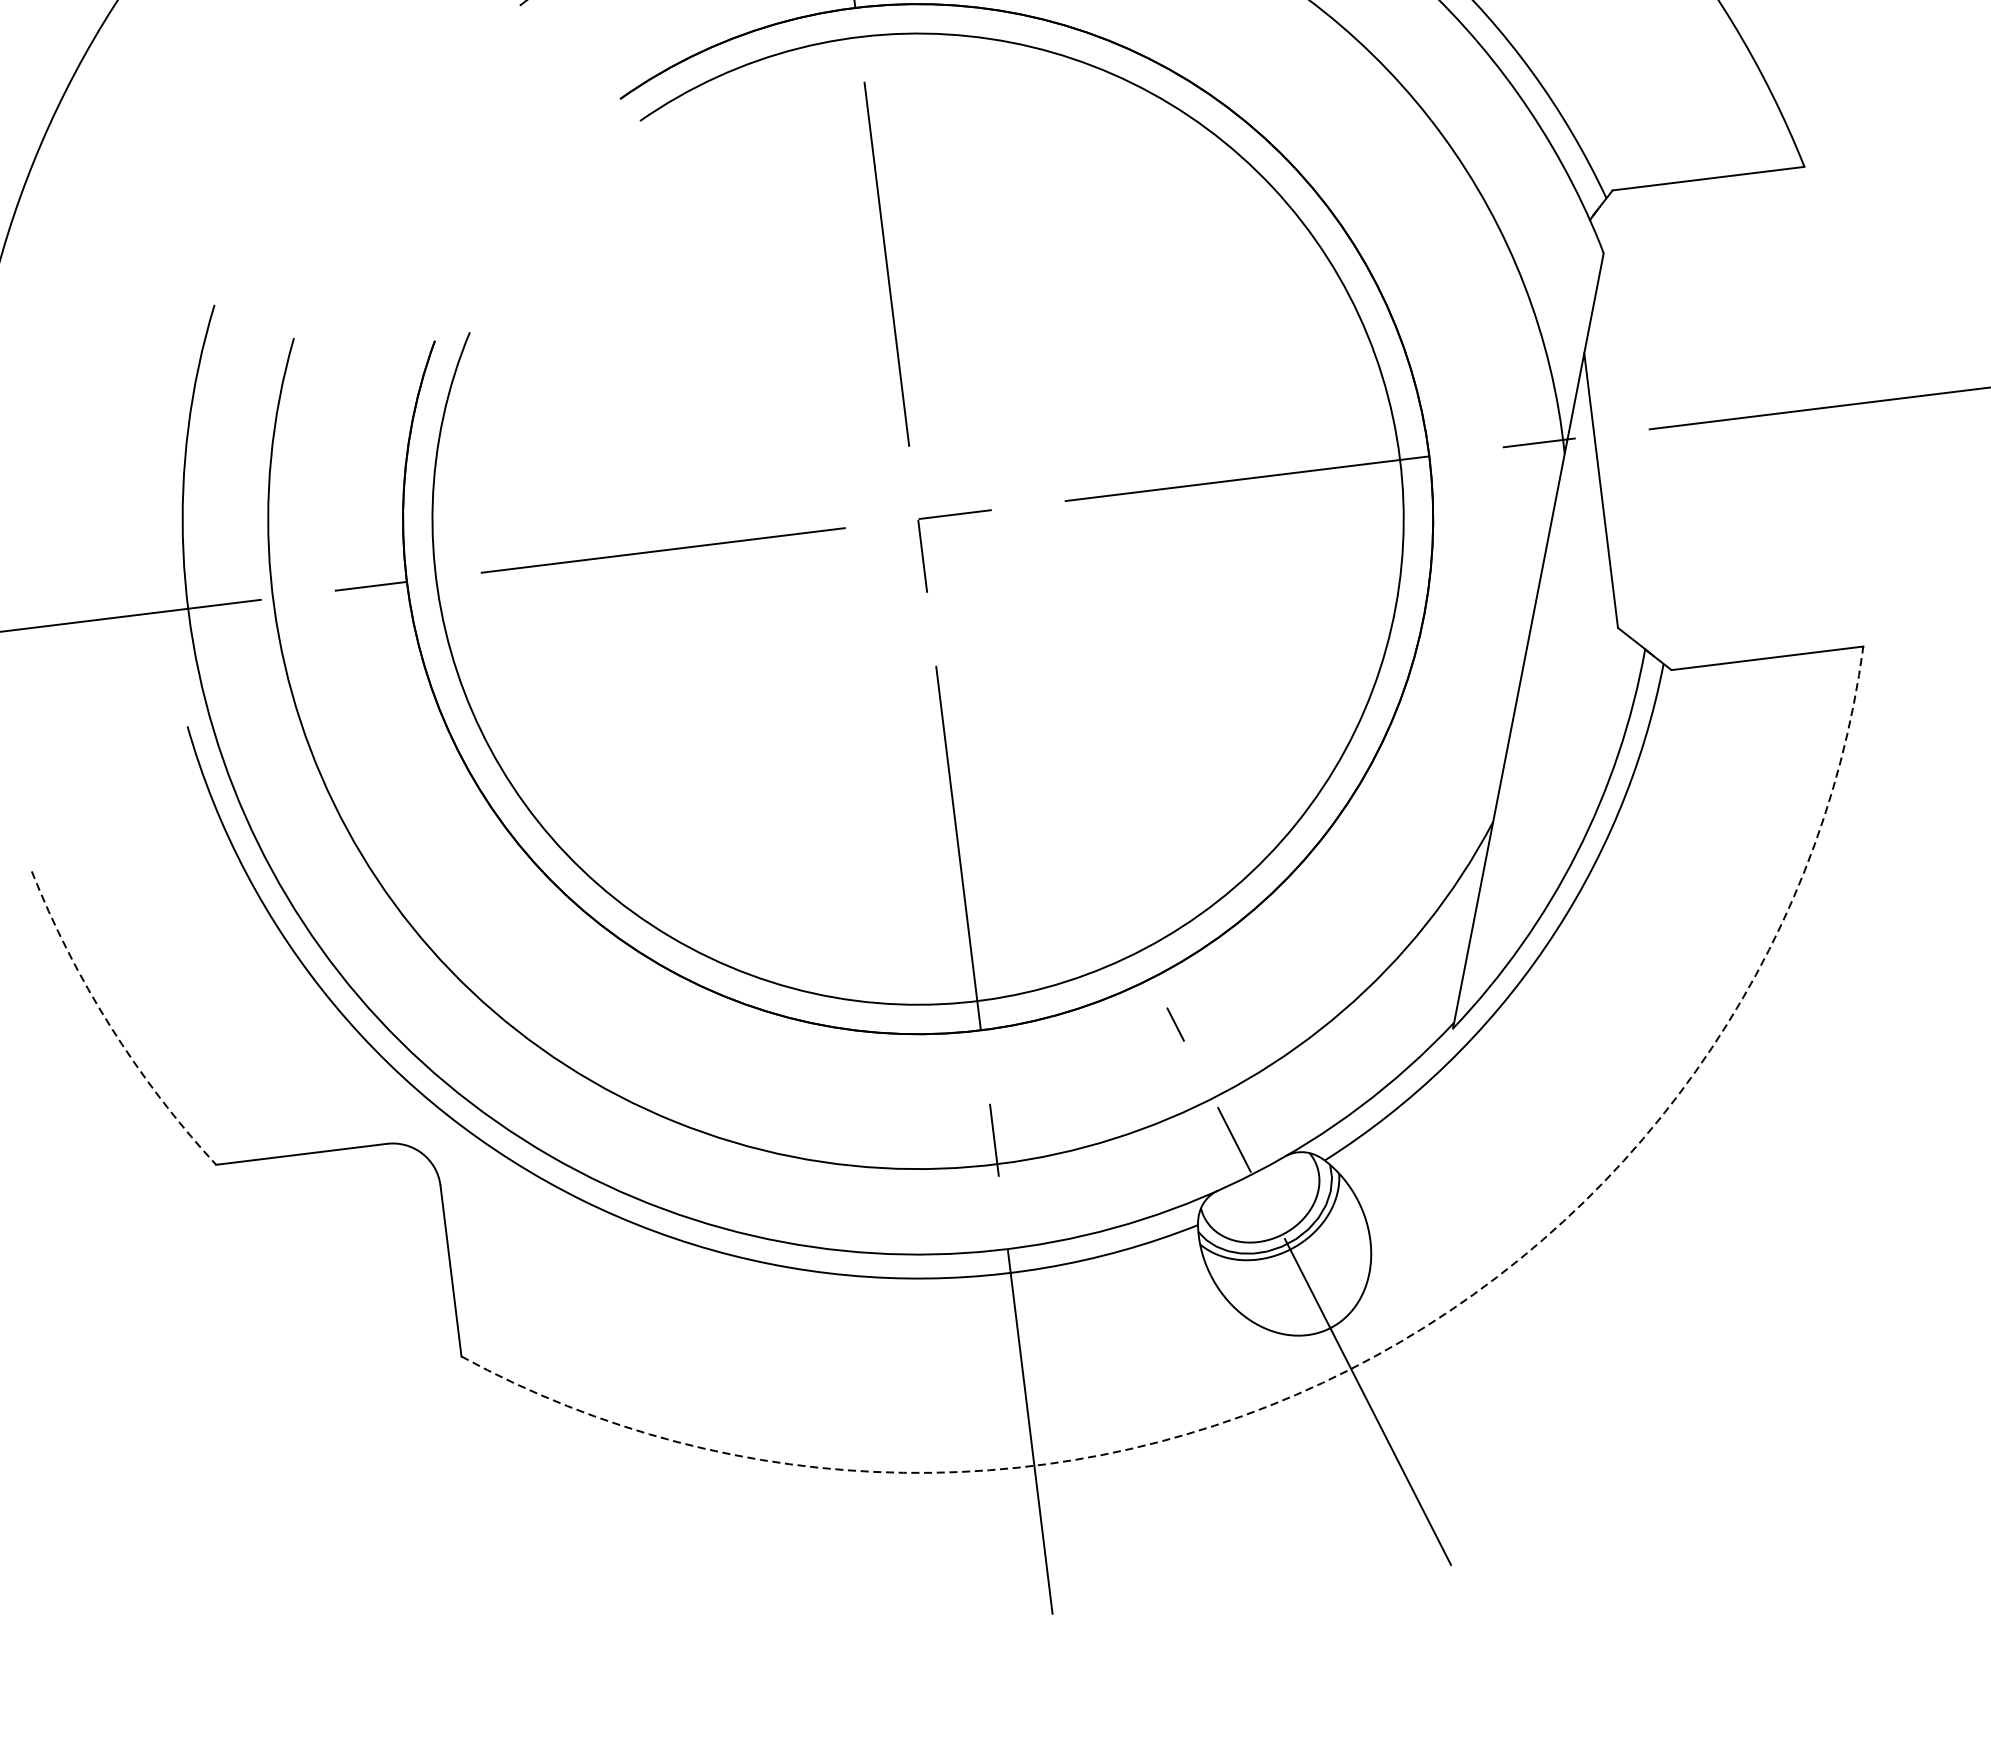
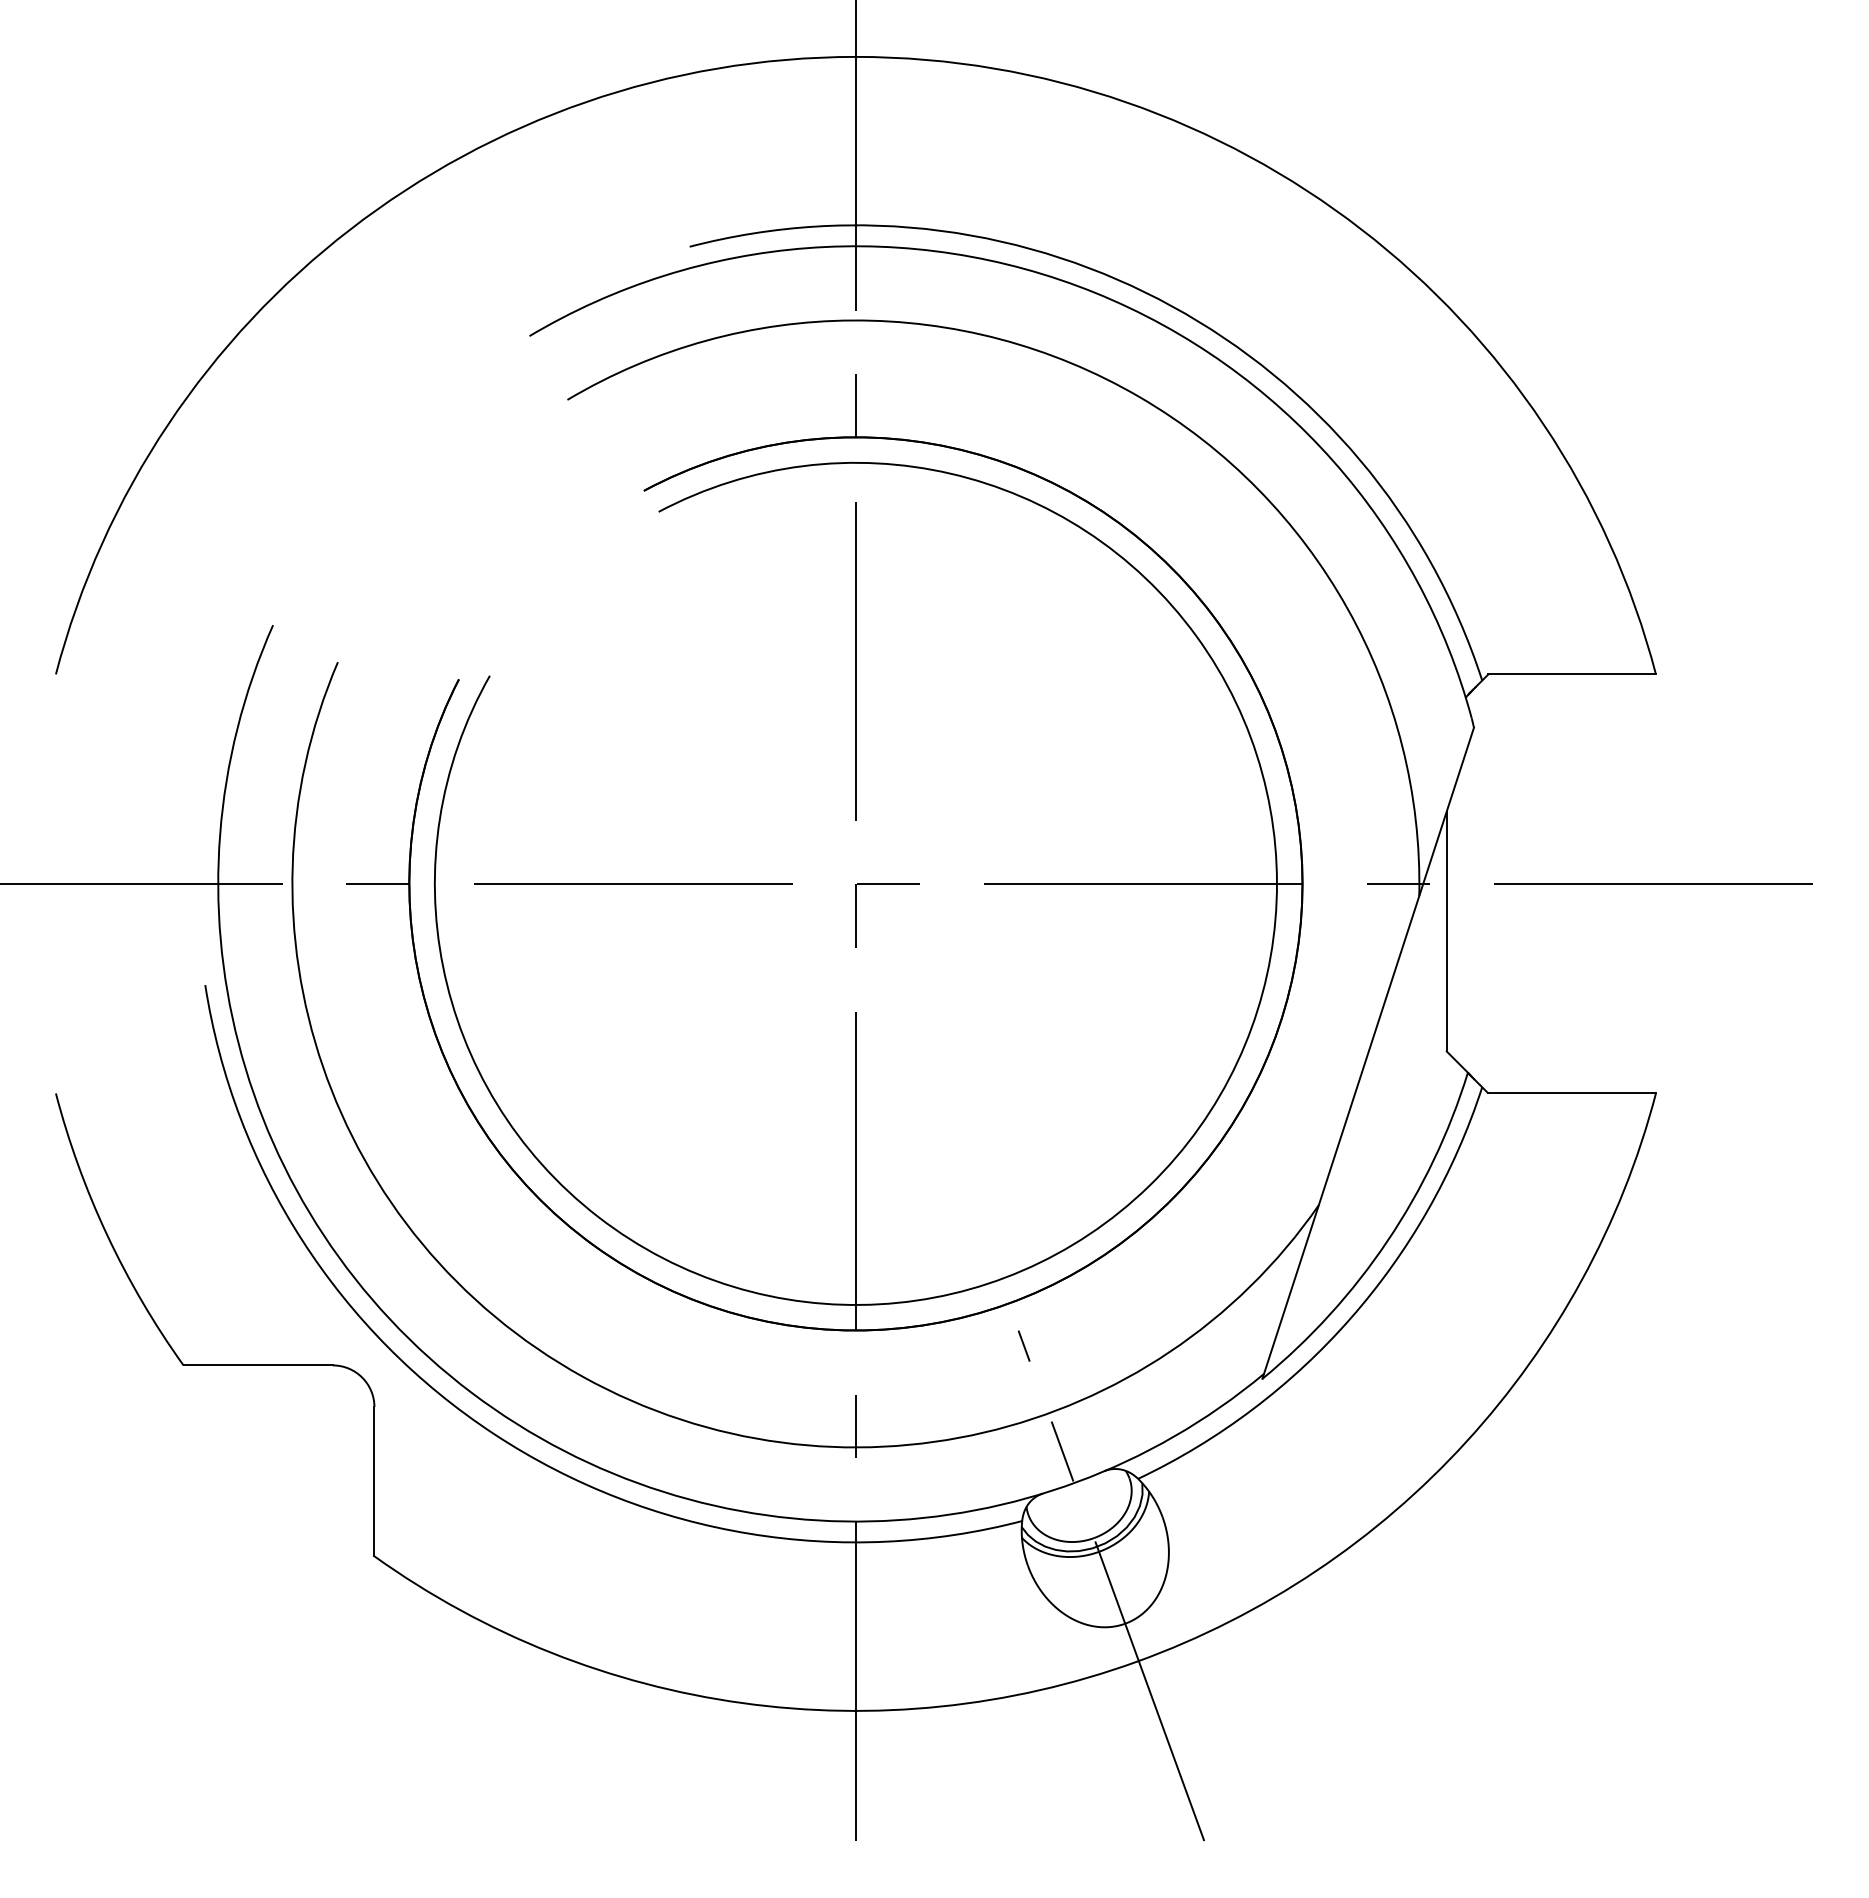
arc: (110, 1026) -> (107, 1235), dashed -> solid
arc: (1348, 1369) -> (1136, 1661), dashed -> solid

